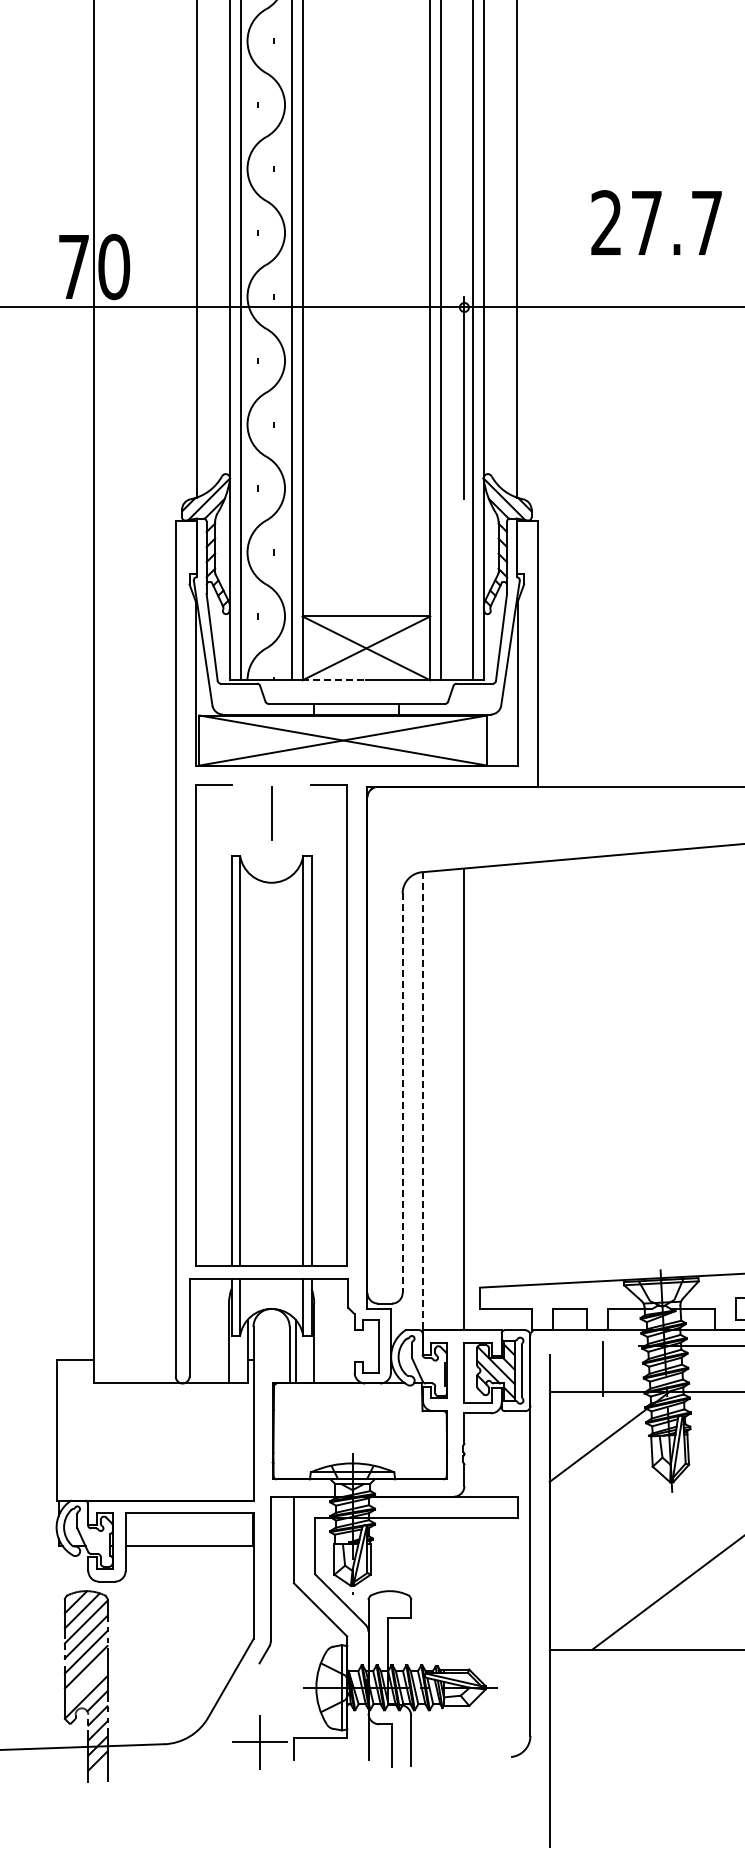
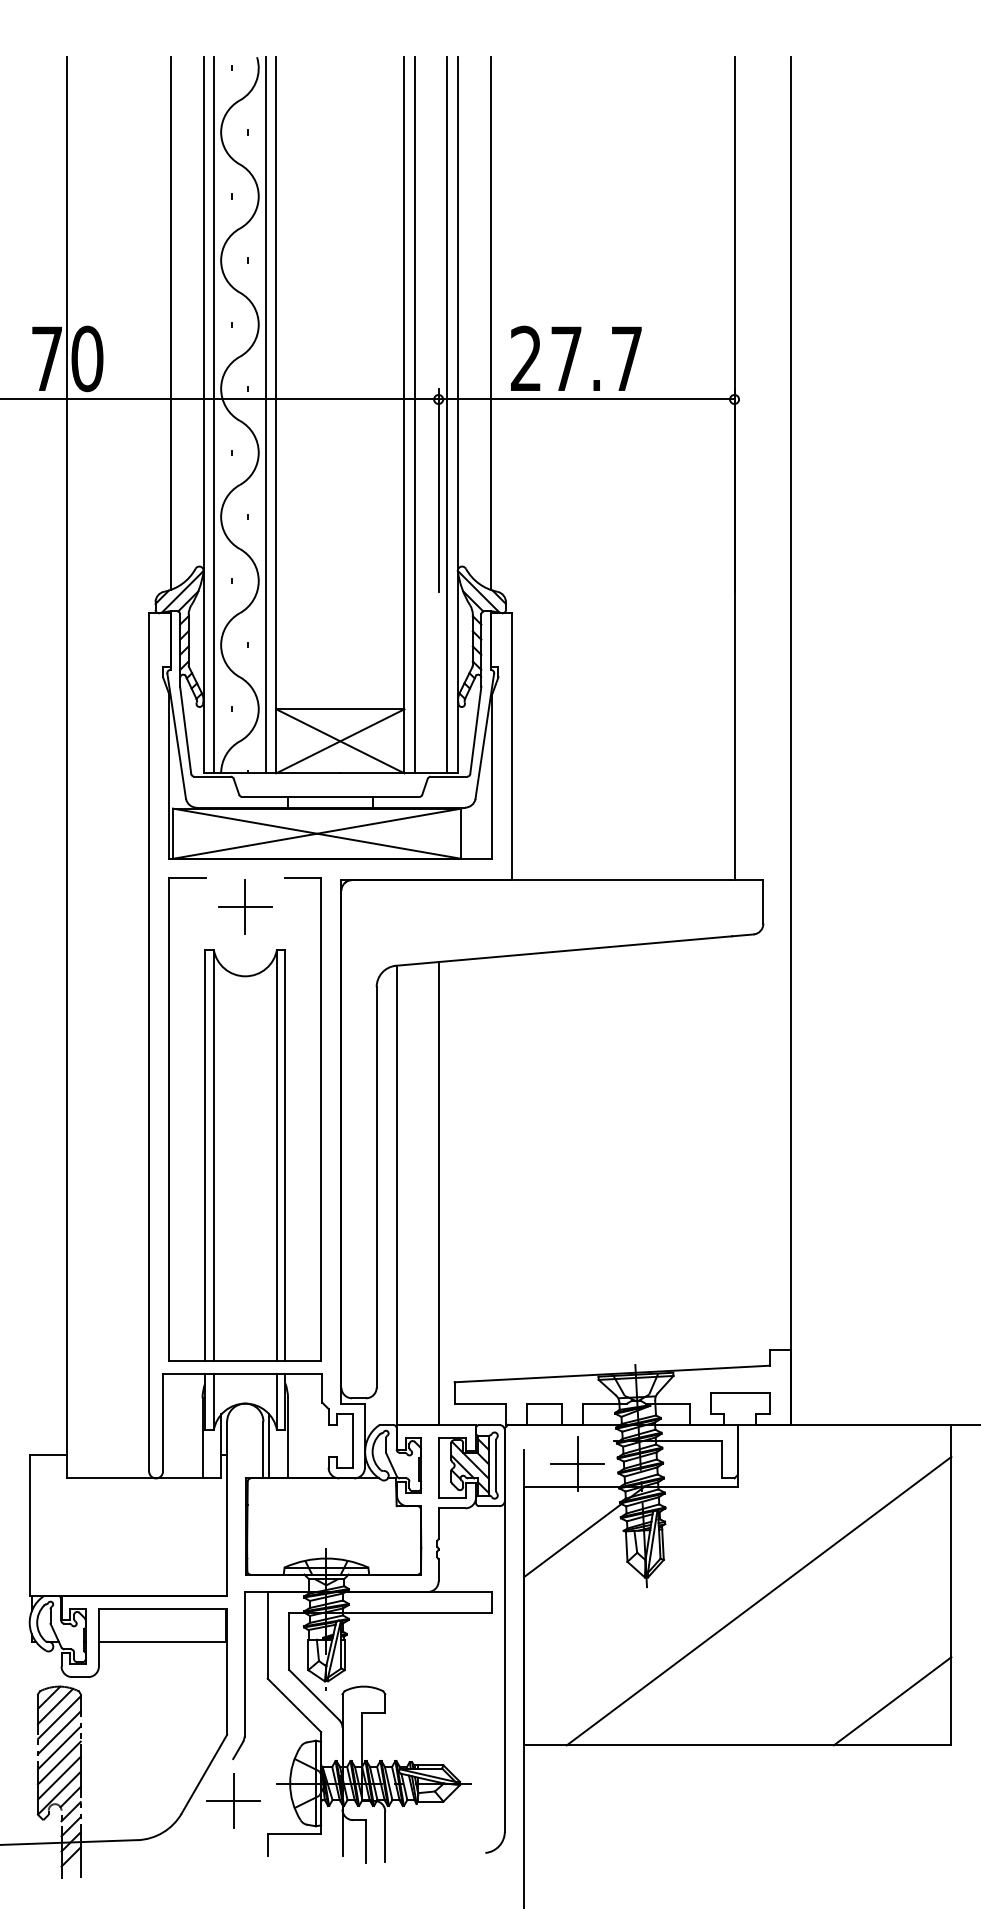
text: (656, 221) -> (576, 357), moved
line: (334, 680) -> (308, 773), dashed -> solid
line: (271, 813) -> (245, 906), added
line: (402, 1093) -> (376, 1187), dashed -> solid
line: (422, 1101) -> (396, 1195), dashed -> solid
line: (602, 1368) -> (577, 1463), added
line: (86, 1681) -> (59, 1777), added
part: (259, 1741) -> (233, 1800), moved

